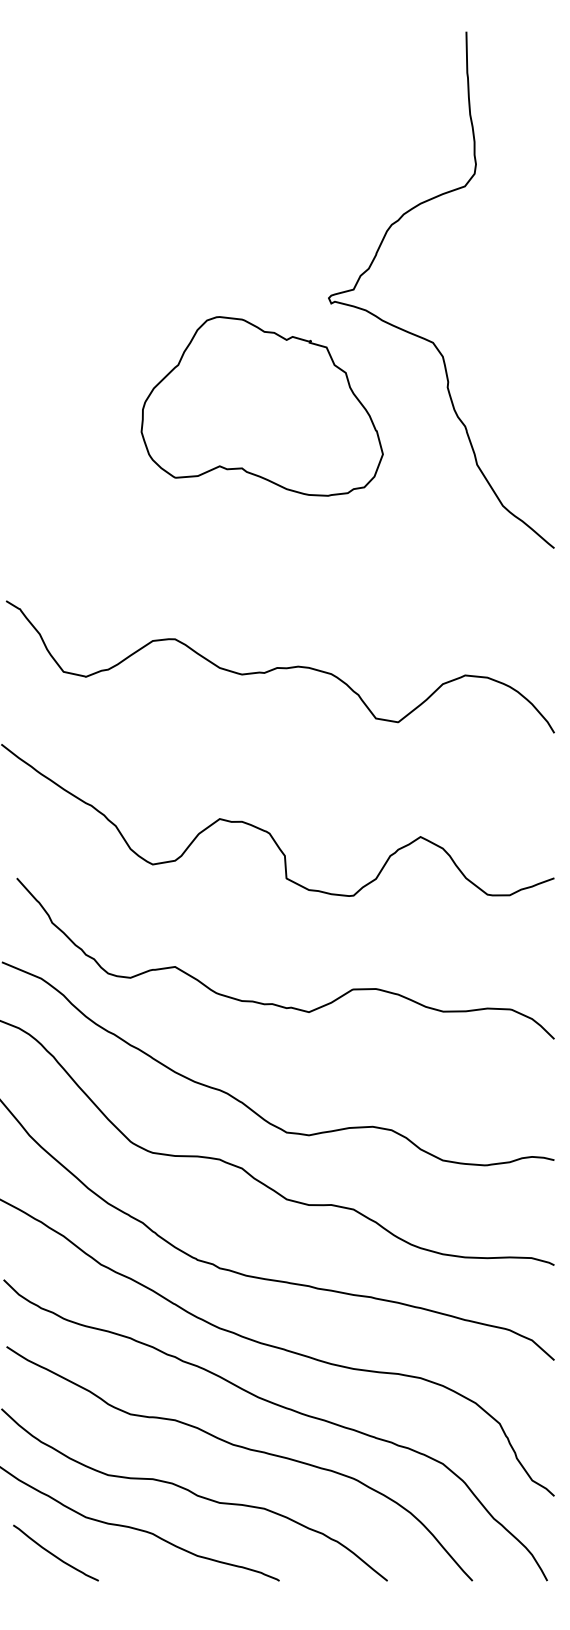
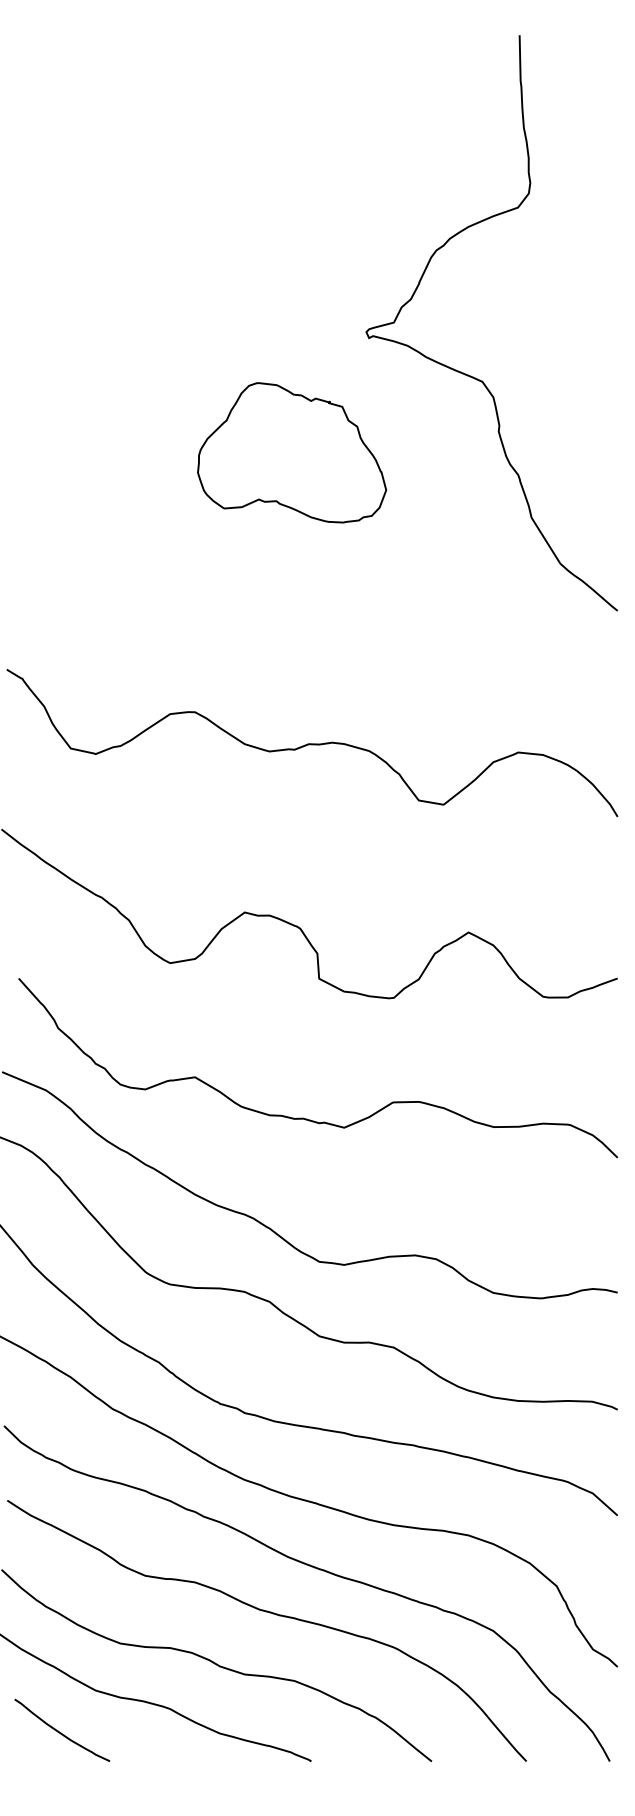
part: (261, 406) -> (291, 452), size x0.7

